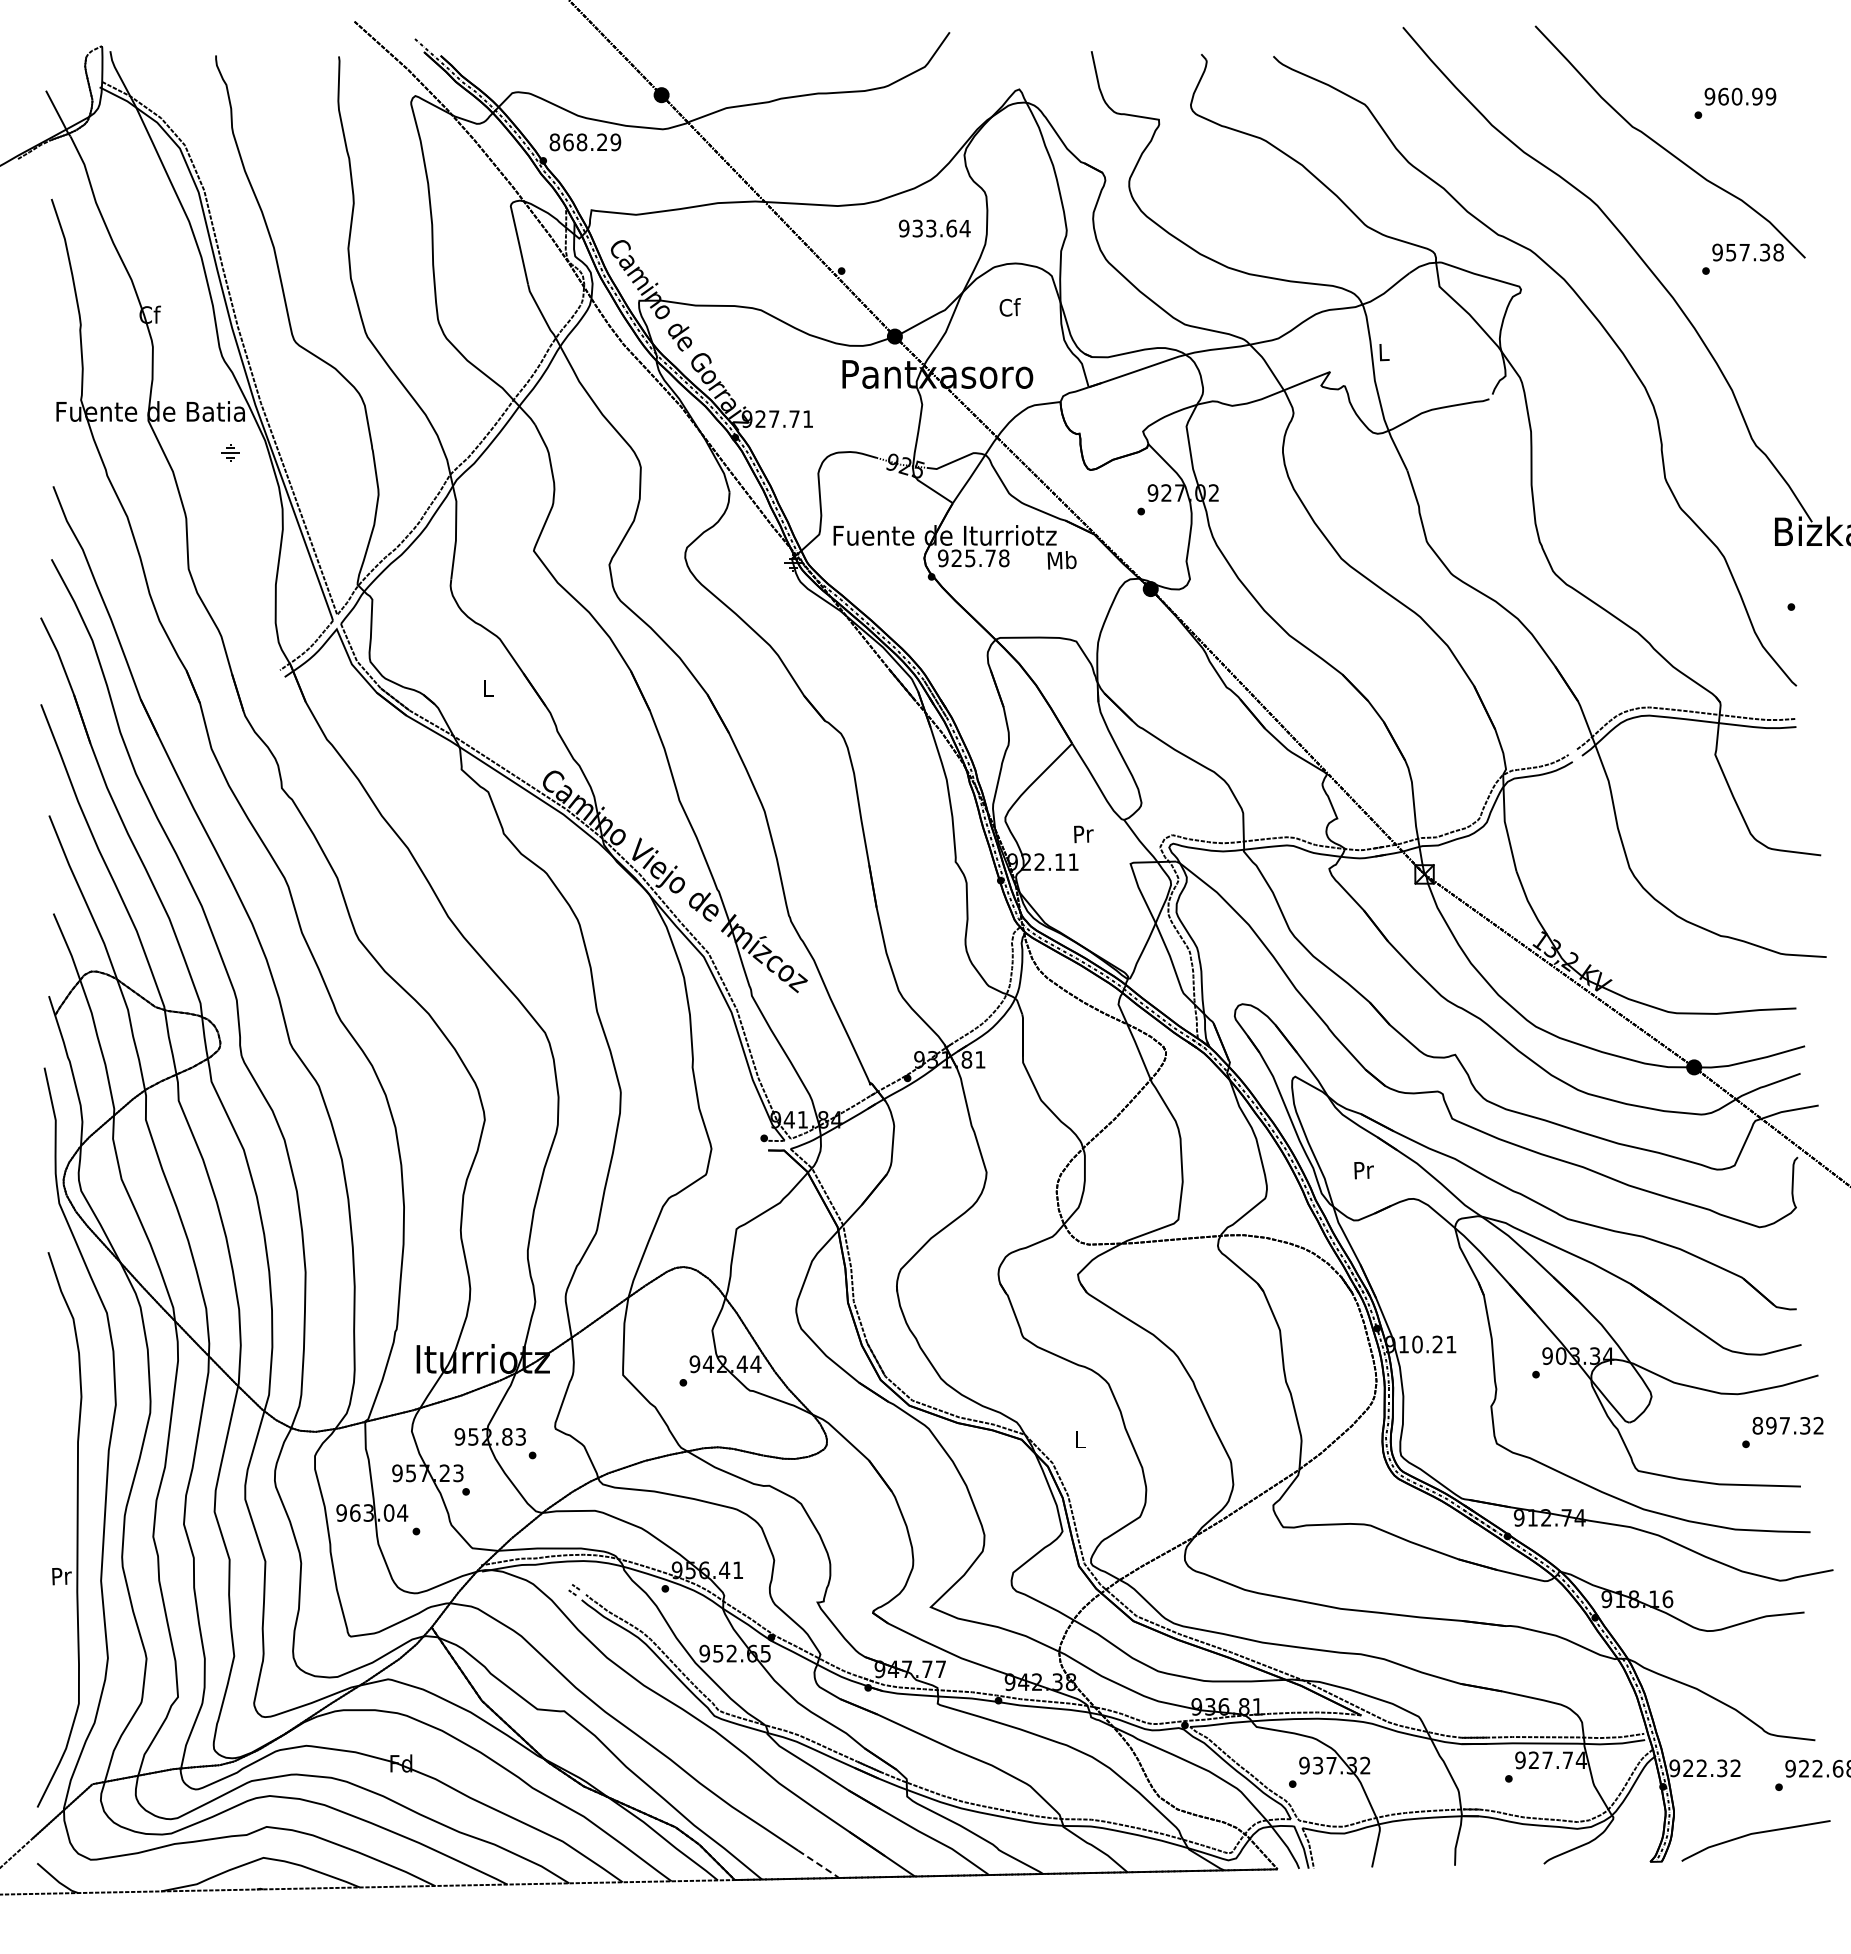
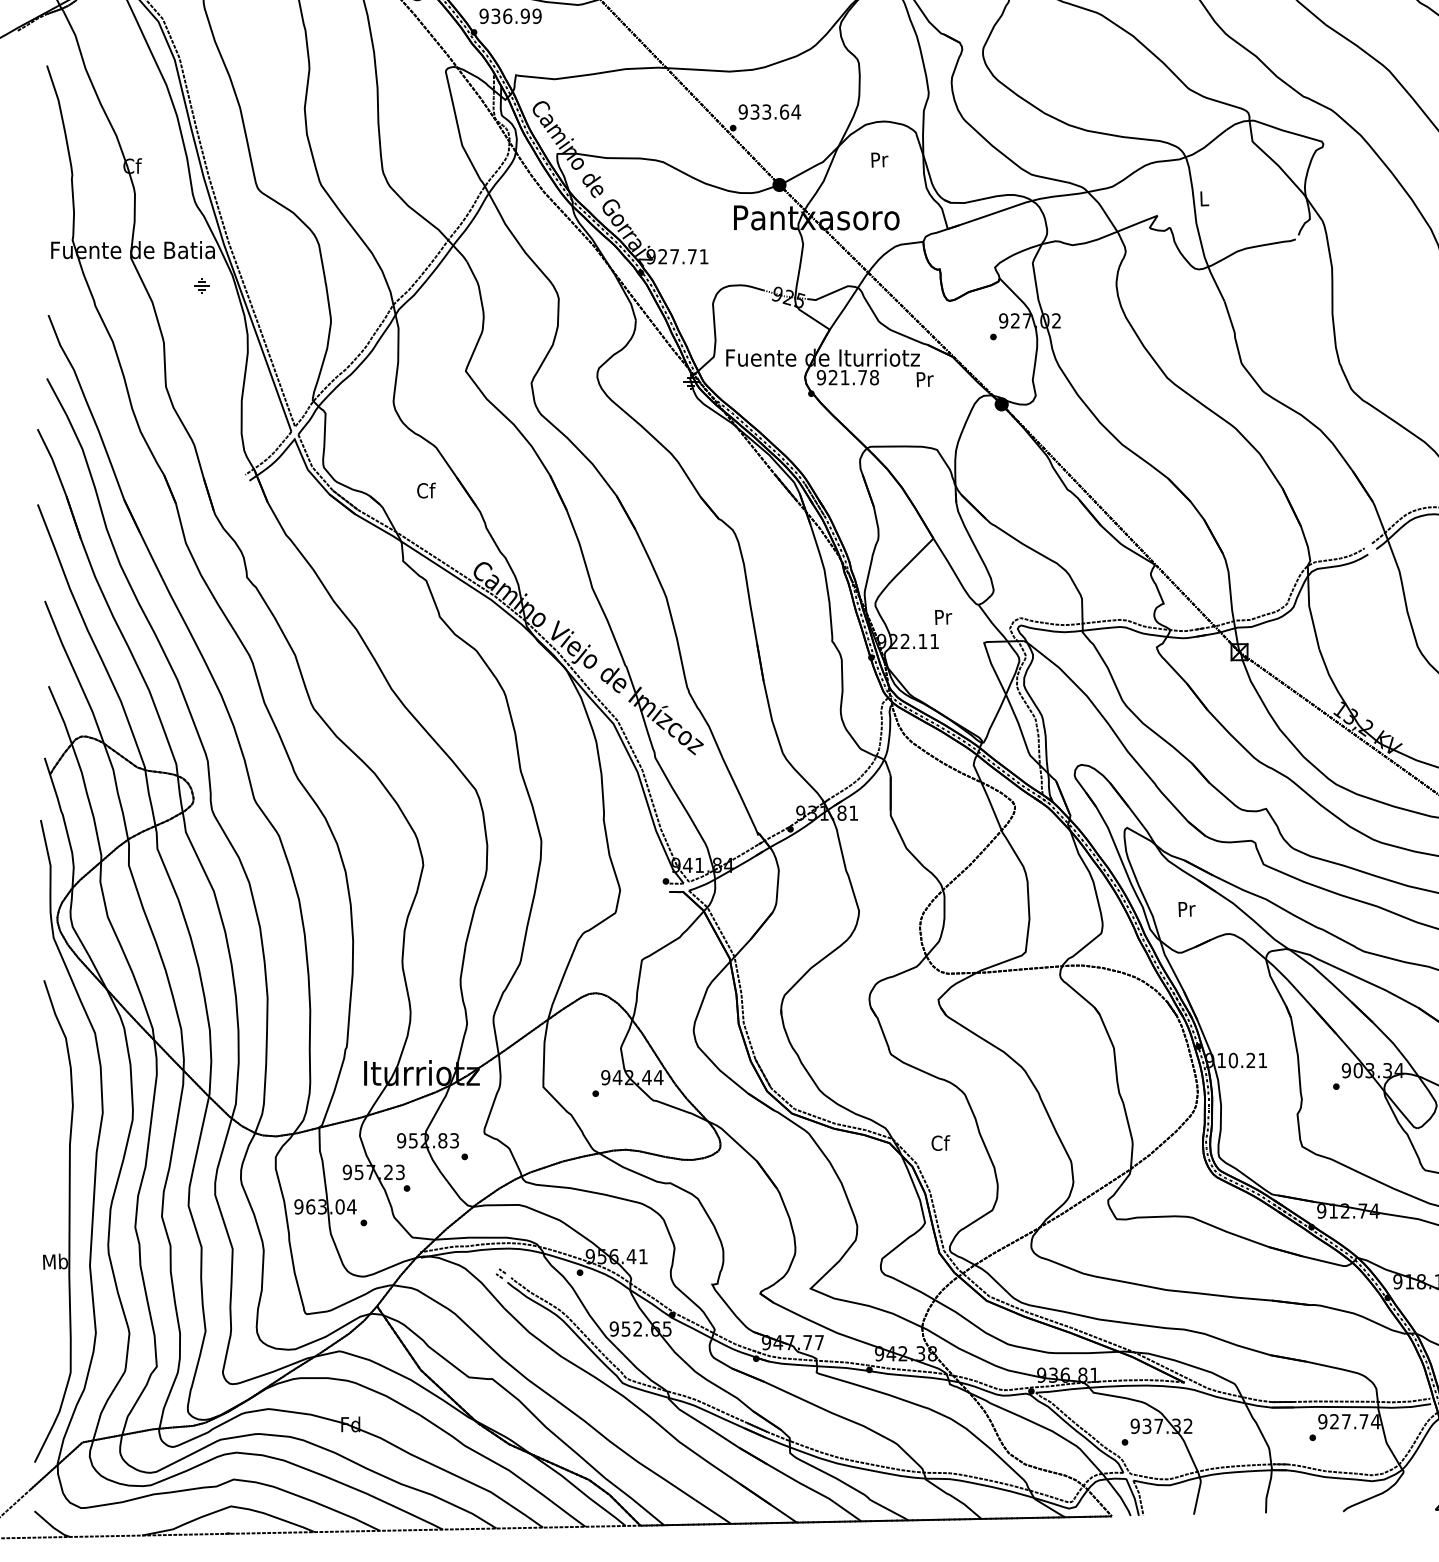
text: (578, 142) -> (504, 16), 868.29 -> 936.99
text: (934, 228) -> (769, 111), moved
text: (1009, 307) -> (879, 159), Cf -> Pr
text: (970, 558) -> (845, 377), 925.78 -> 921.78
text: (1061, 560) -> (924, 379), Mb -> Pr
text: (488, 688) -> (426, 490), L -> Cf
text: (1080, 1439) -> (940, 1143), L -> Cf
text: (61, 1575) -> (55, 1261), Pr -> Mb
line: (819, 1864) -> (713, 1512), dashed -> solid

